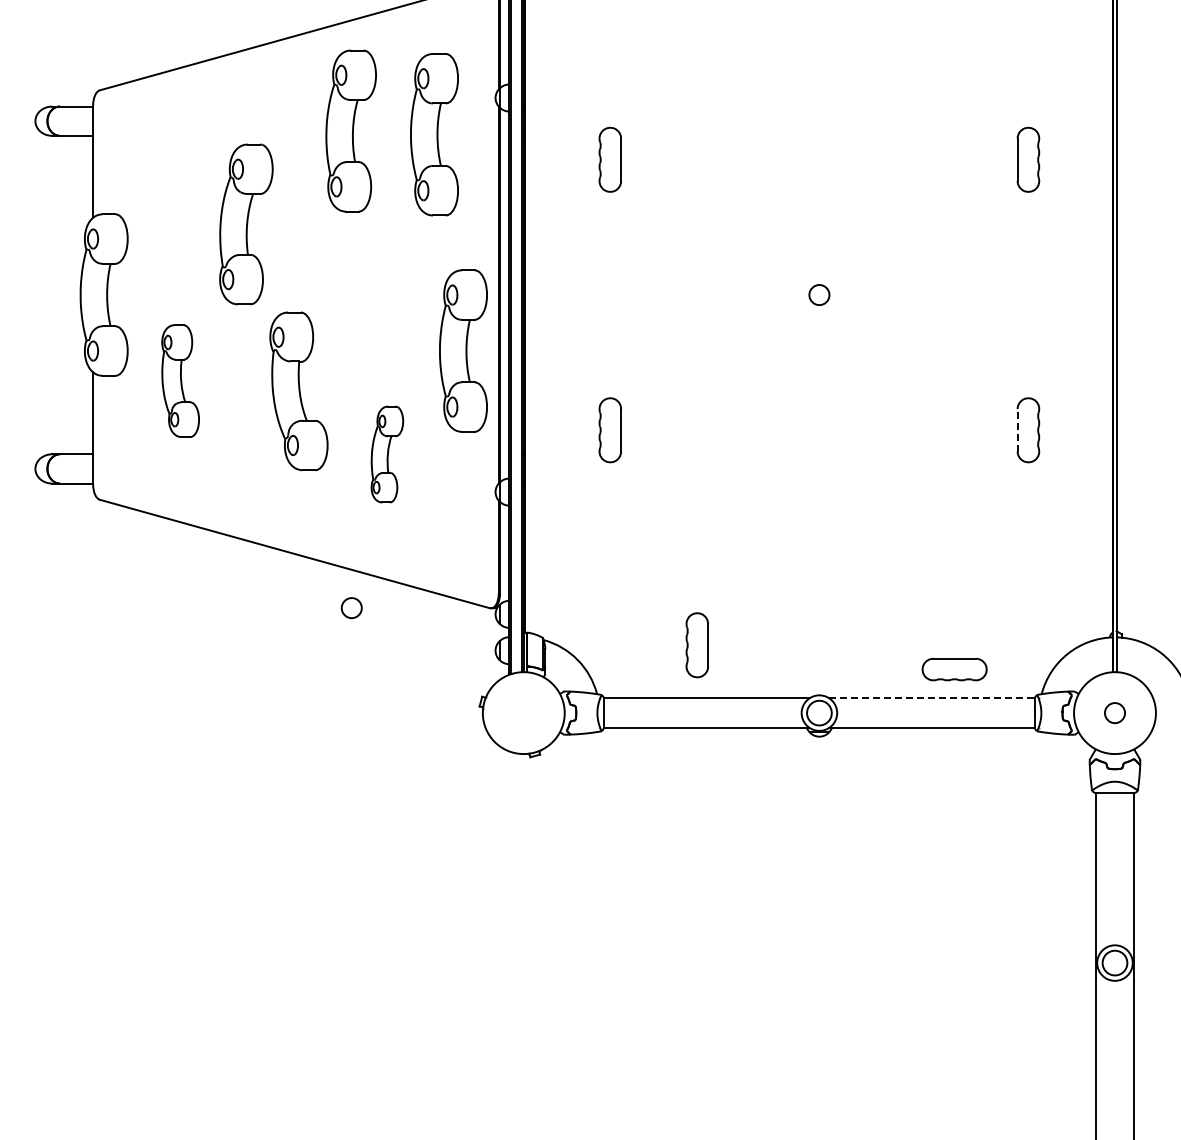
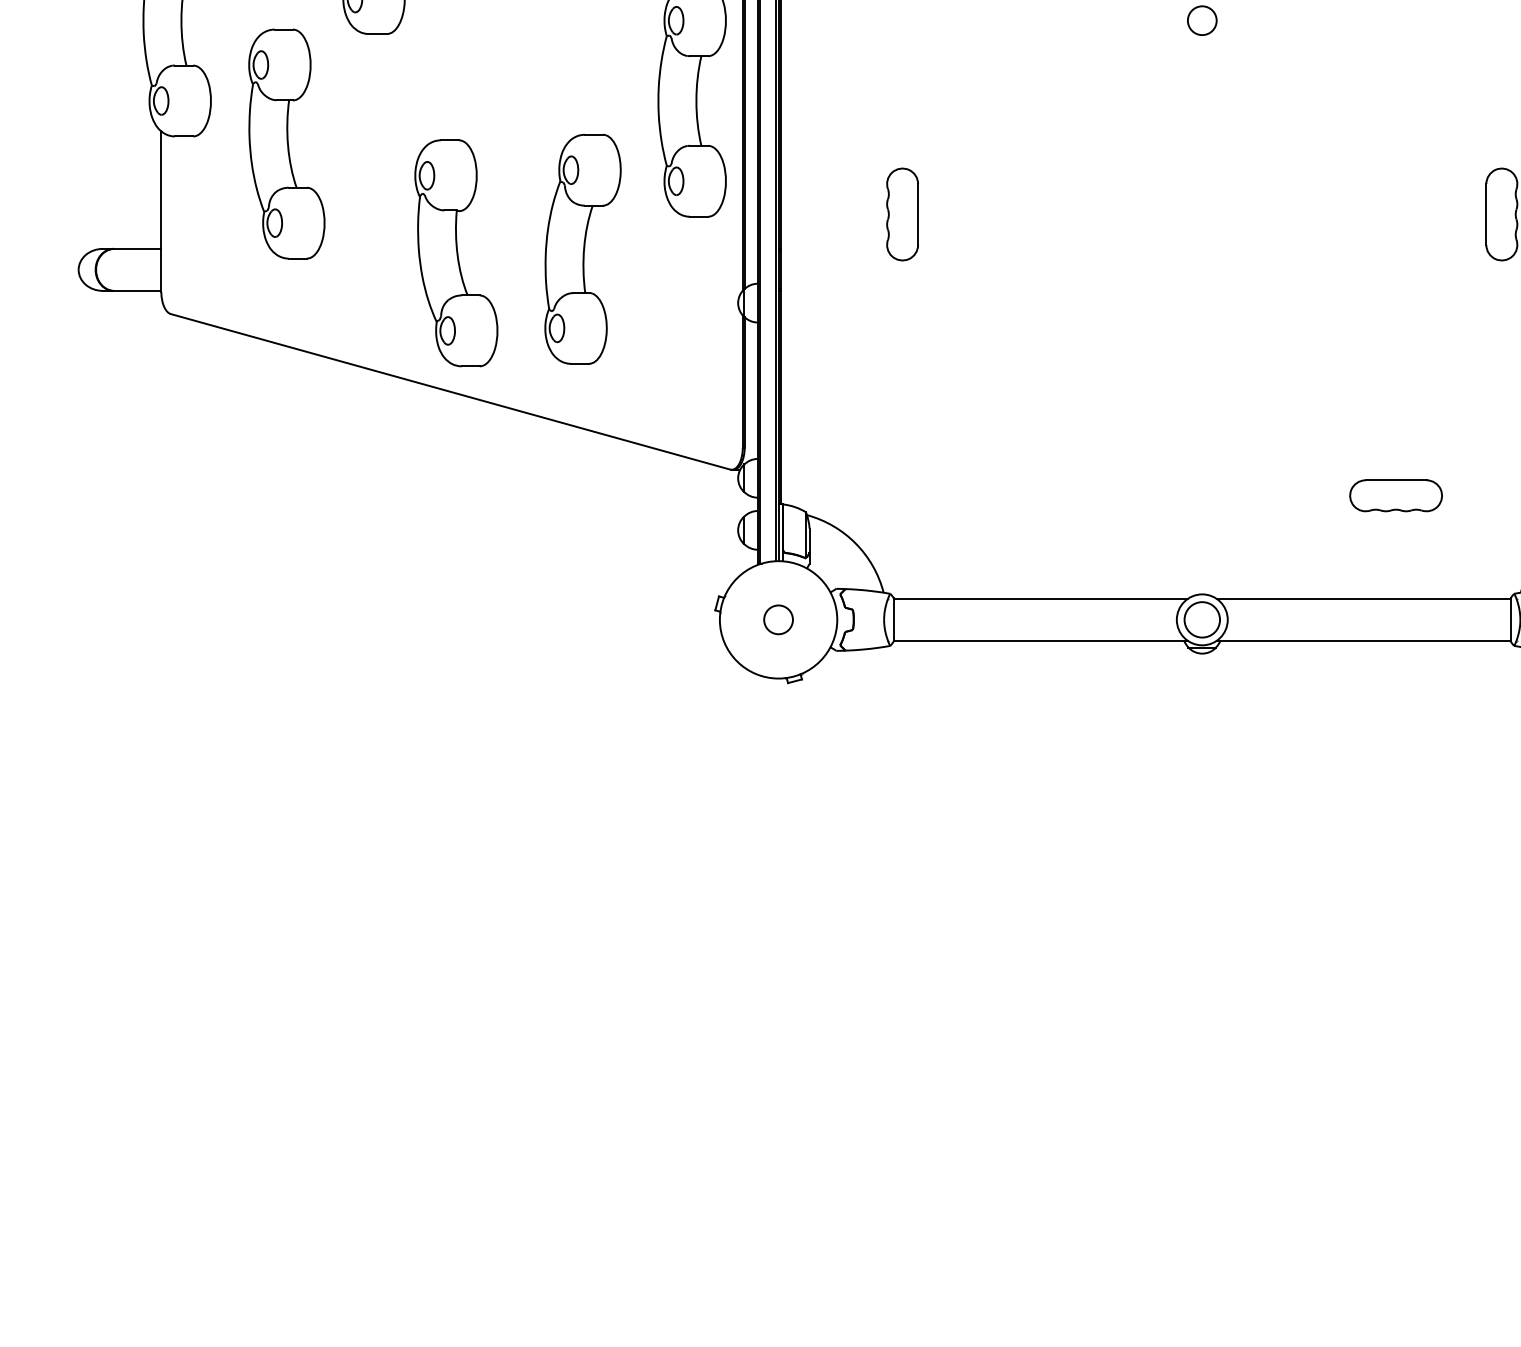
part: (180, 380) -> (286, 143), size x1.43
part: (298, 391) -> (455, 253), moved
line: (1017, 429) -> (1486, 213), dashed -> solid
part: (387, 454) -> (583, 249), size x1.67
circle: (351, 607) -> (778, 618), moved
part: (696, 645) -> (1026, 522), removed
part: (954, 669) -> (1395, 495), moved
line: (932, 698) -> (1364, 598), dashed -> solid

